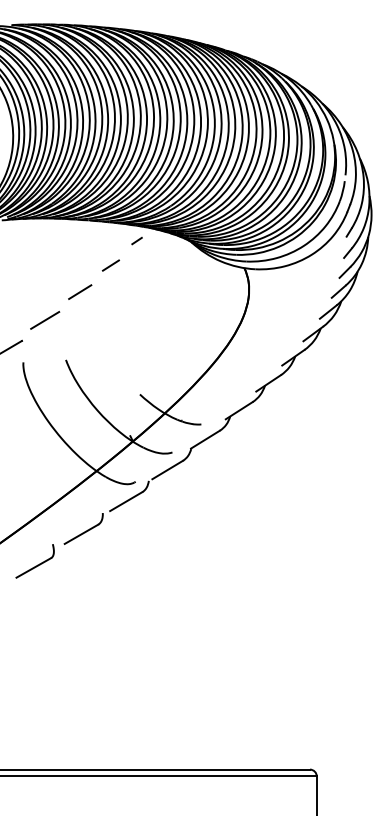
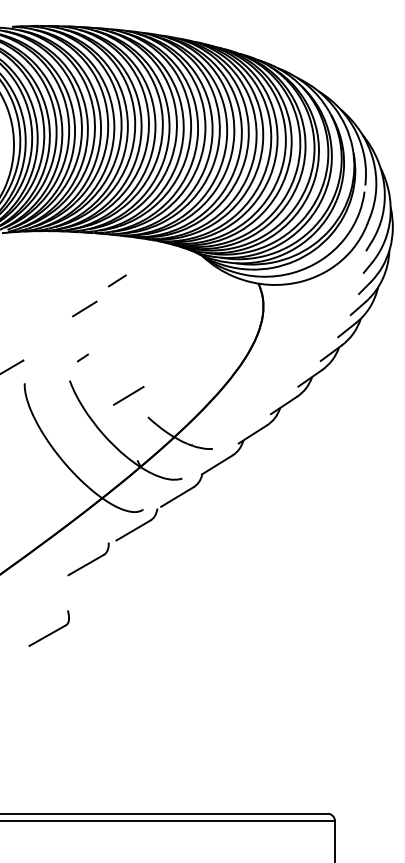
line: (136, 240) -> (82, 357), moved
line: (44, 320) -> (128, 395), moved
part: (34, 561) -> (48, 628), moved

